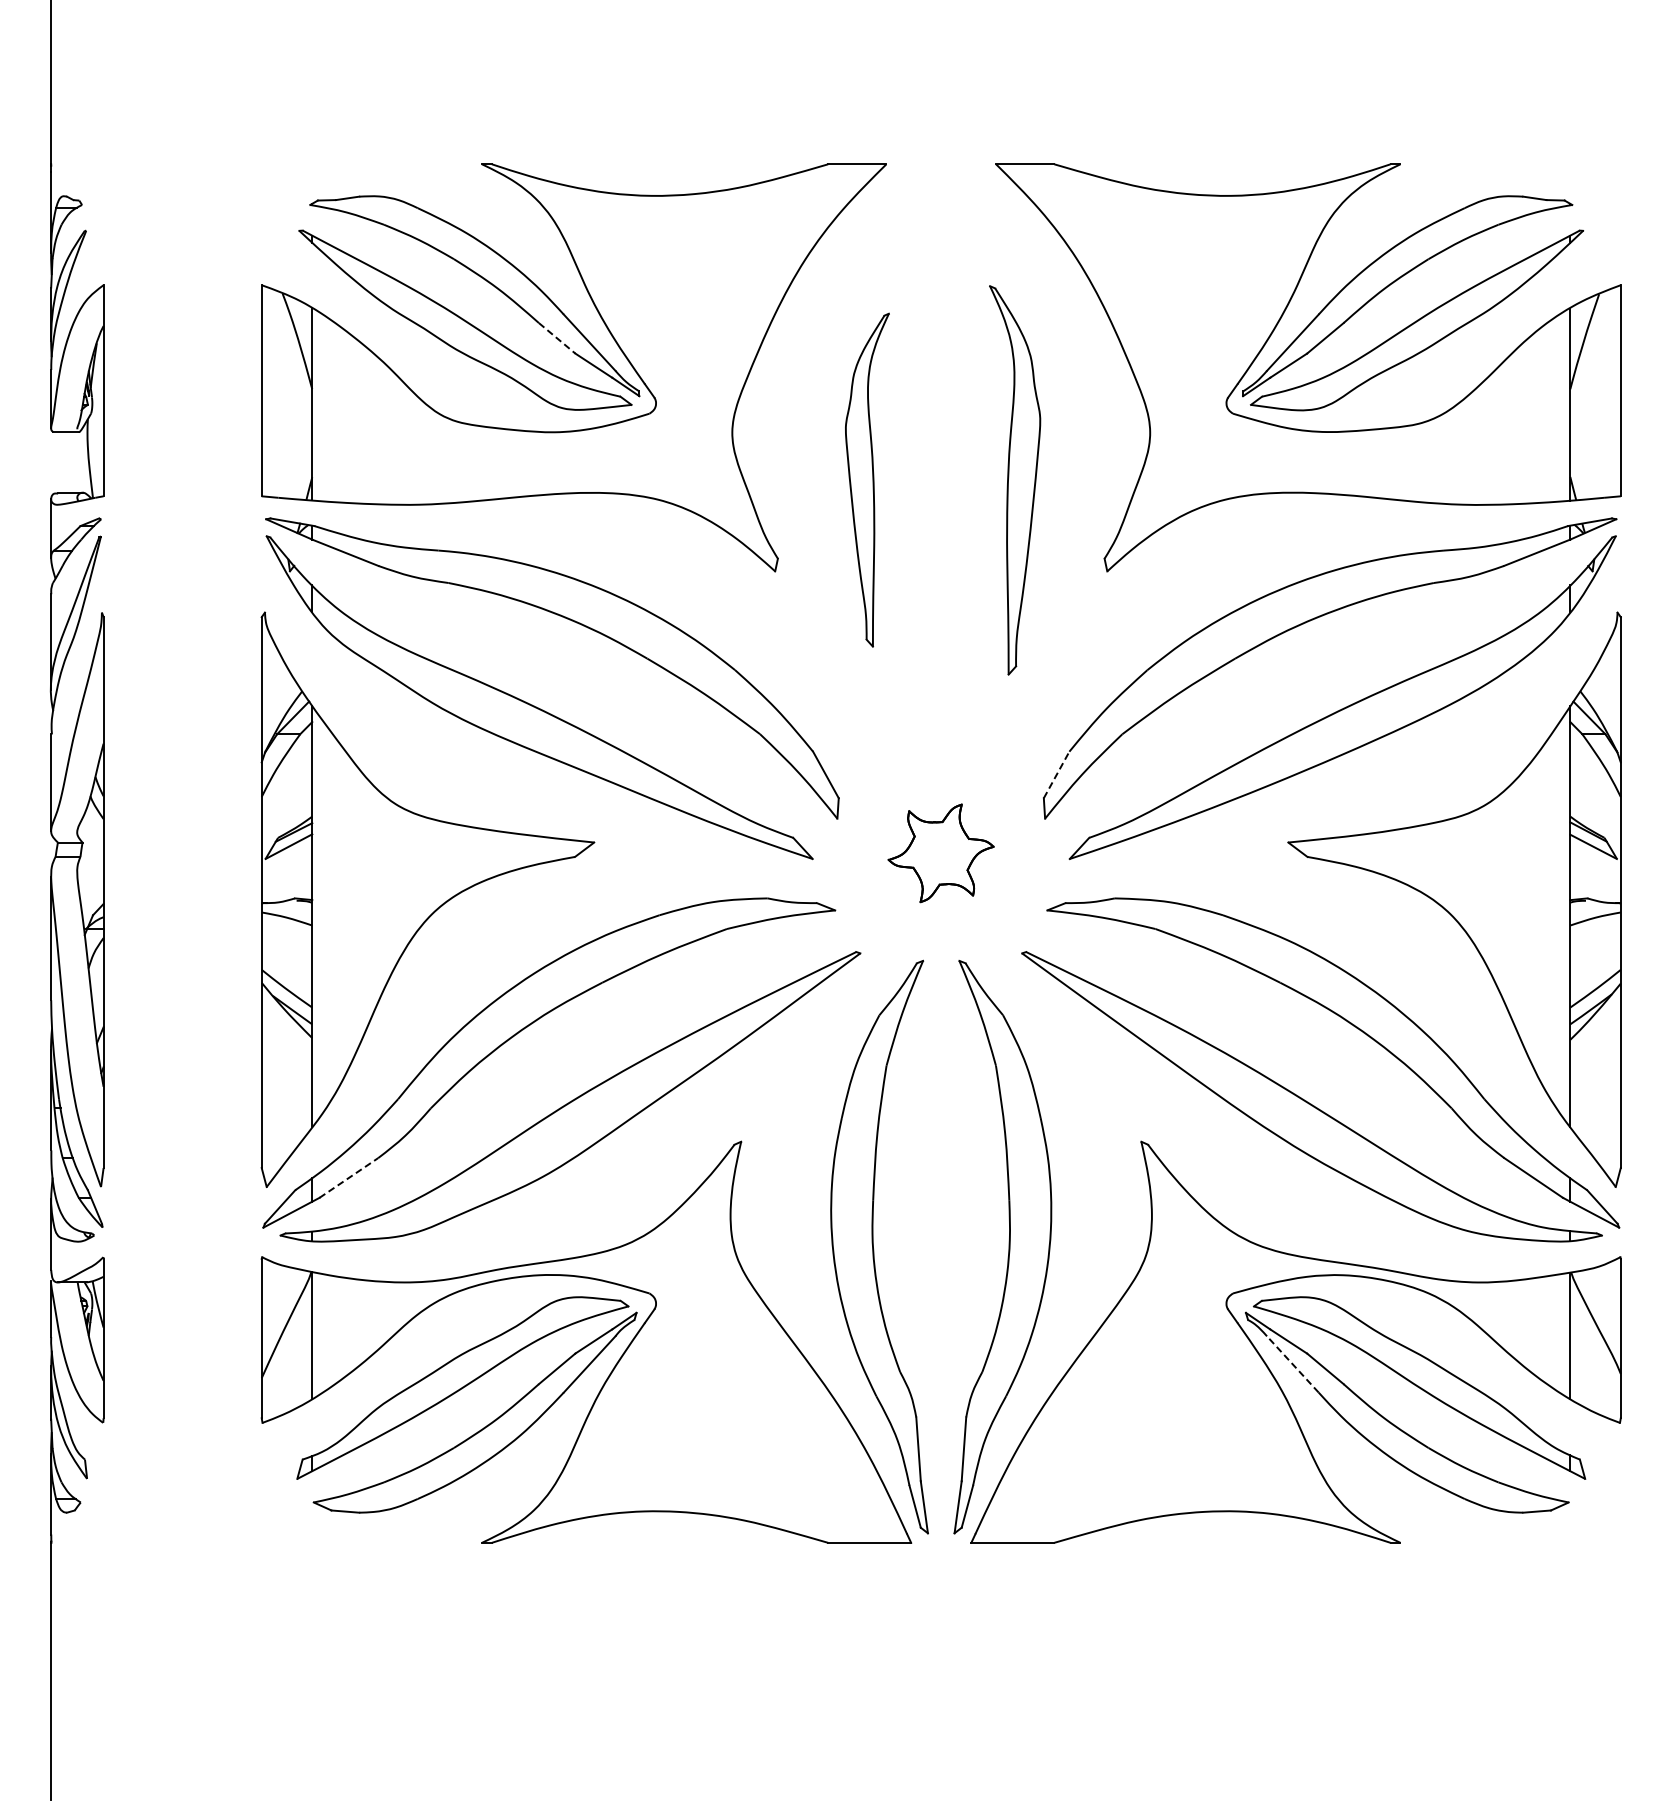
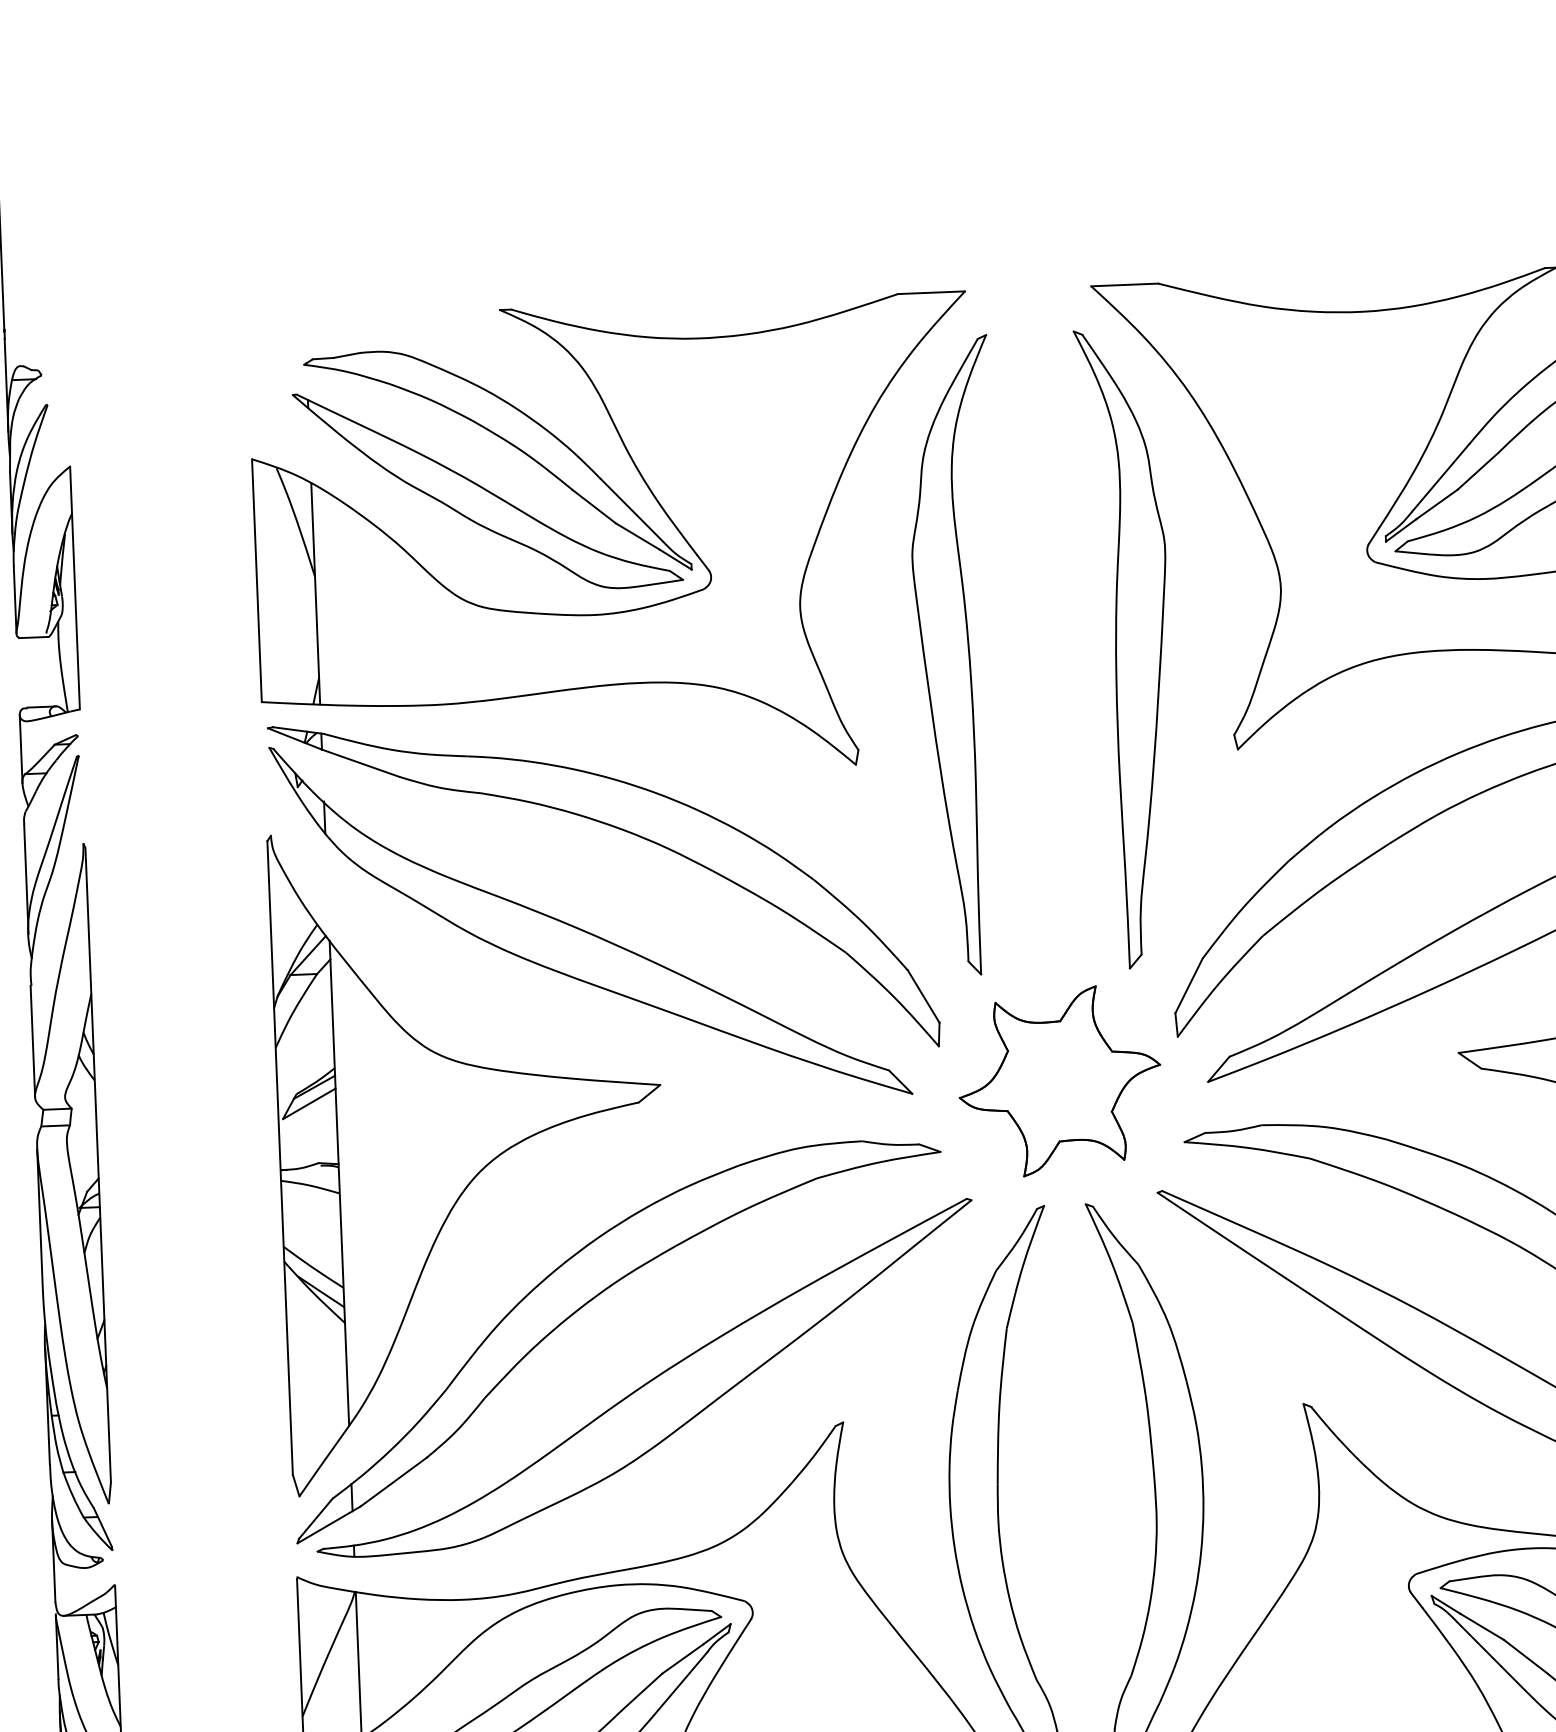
line: (557, 338) -> (594, 506), dashed -> solid
part: (867, 479) -> (957, 654), size x1.67
part: (1014, 480) -> (1126, 649), size x1.43
line: (1056, 774) -> (1188, 985), dashed -> solid
part: (940, 853) -> (1059, 1081), size x1.67
line: (349, 1177) -> (394, 1481), dashed -> solid
line: (1292, 1364) -> (1487, 1653), dashed -> solid

